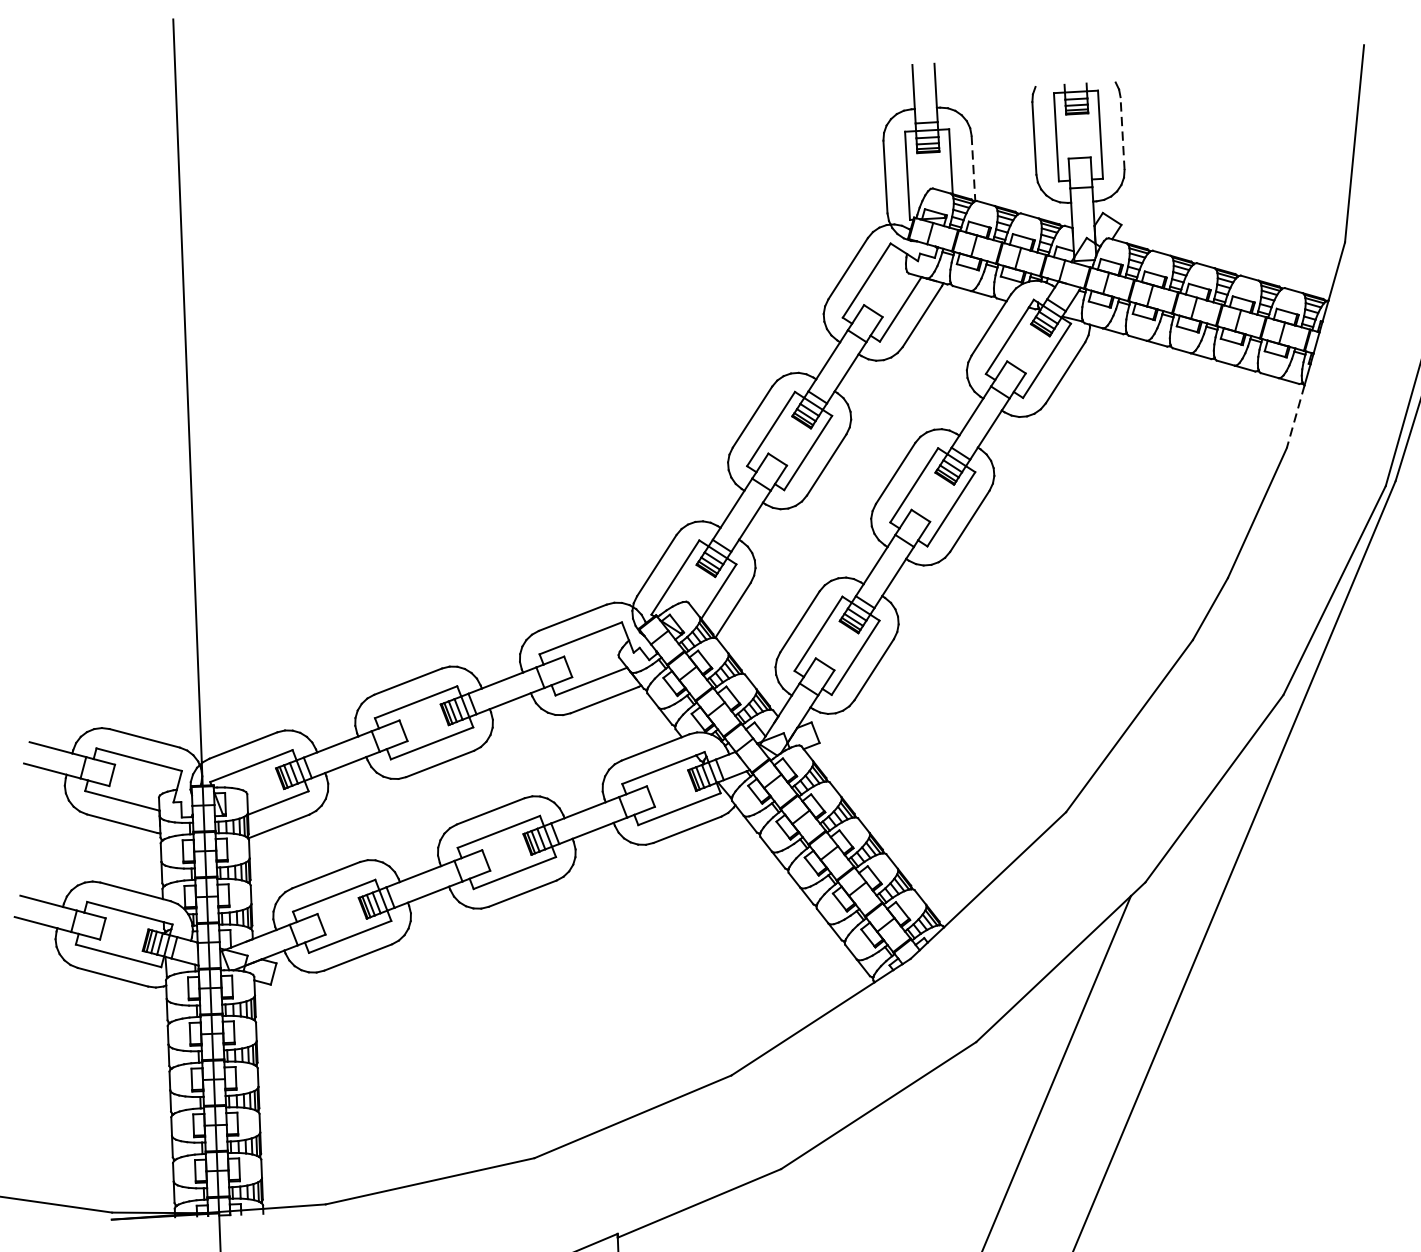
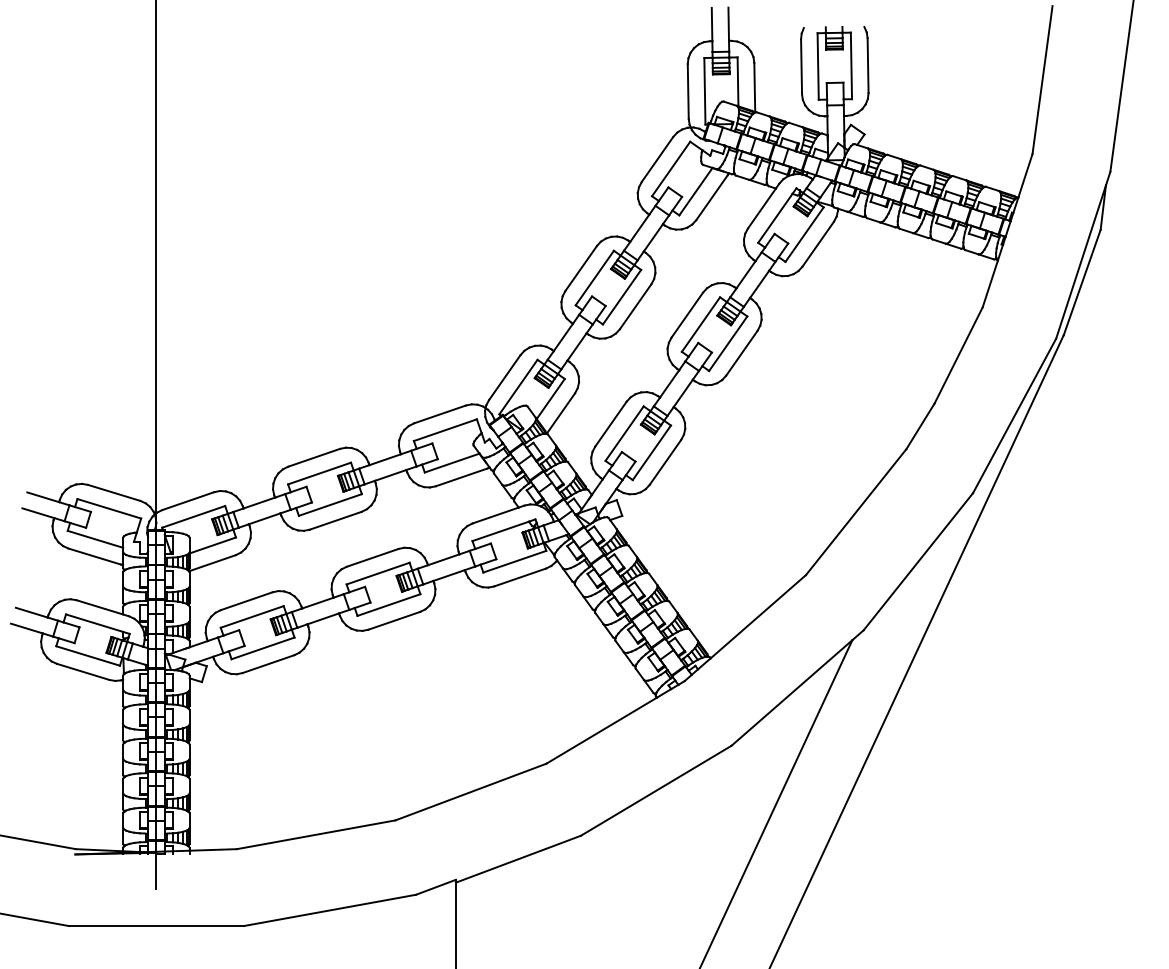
line: (1123, 133) -> (868, 65), dashed -> solid
line: (973, 168) -> (754, 87), dashed -> solid
line: (1295, 416) -> (990, 283), dashed -> solid

